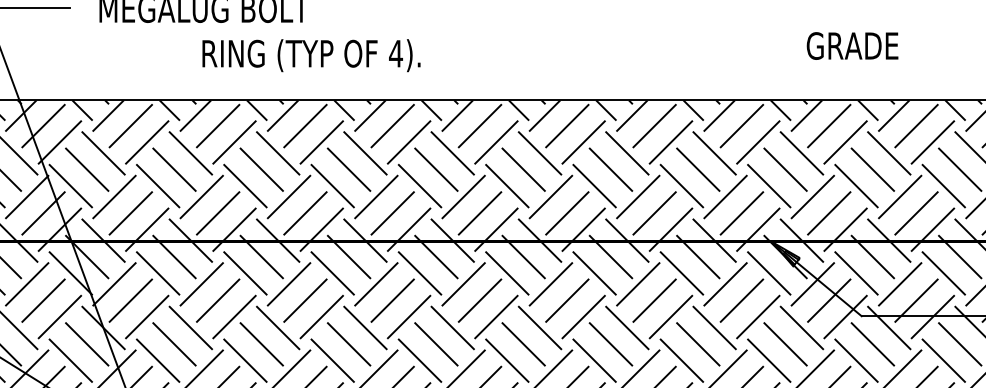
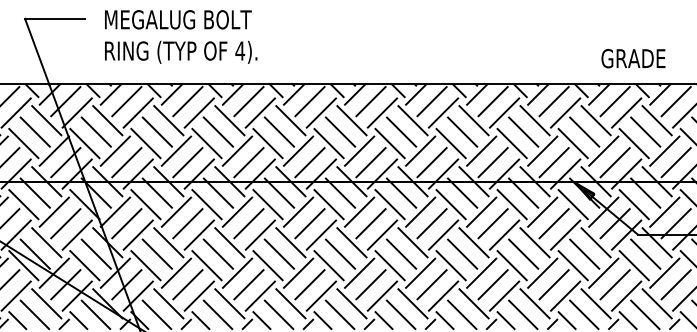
text: (852, 45) -> (633, 58), moved
text: (311, 54) -> (181, 51), moved

